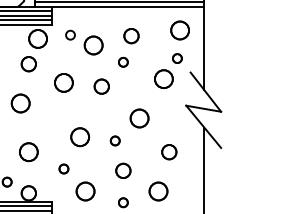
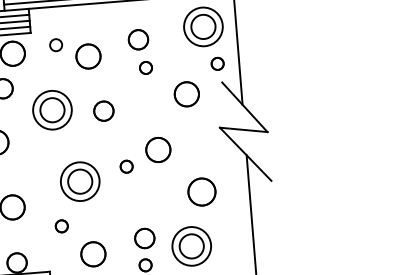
circle: (180, 30) -> (203, 26), size x1.6
circle: (177, 58) -> (217, 63), moved
part: (123, 61) -> (146, 66), moved
circle: (63, 82) -> (51, 109), size x1.6
circle: (80, 137) -> (80, 182), size x1.6
part: (114, 140) -> (125, 166), moved
circle: (169, 152) -> (202, 192), size x1.4
circle: (123, 170) -> (144, 237), moved
circle: (158, 191) -> (191, 246), size x1.6

